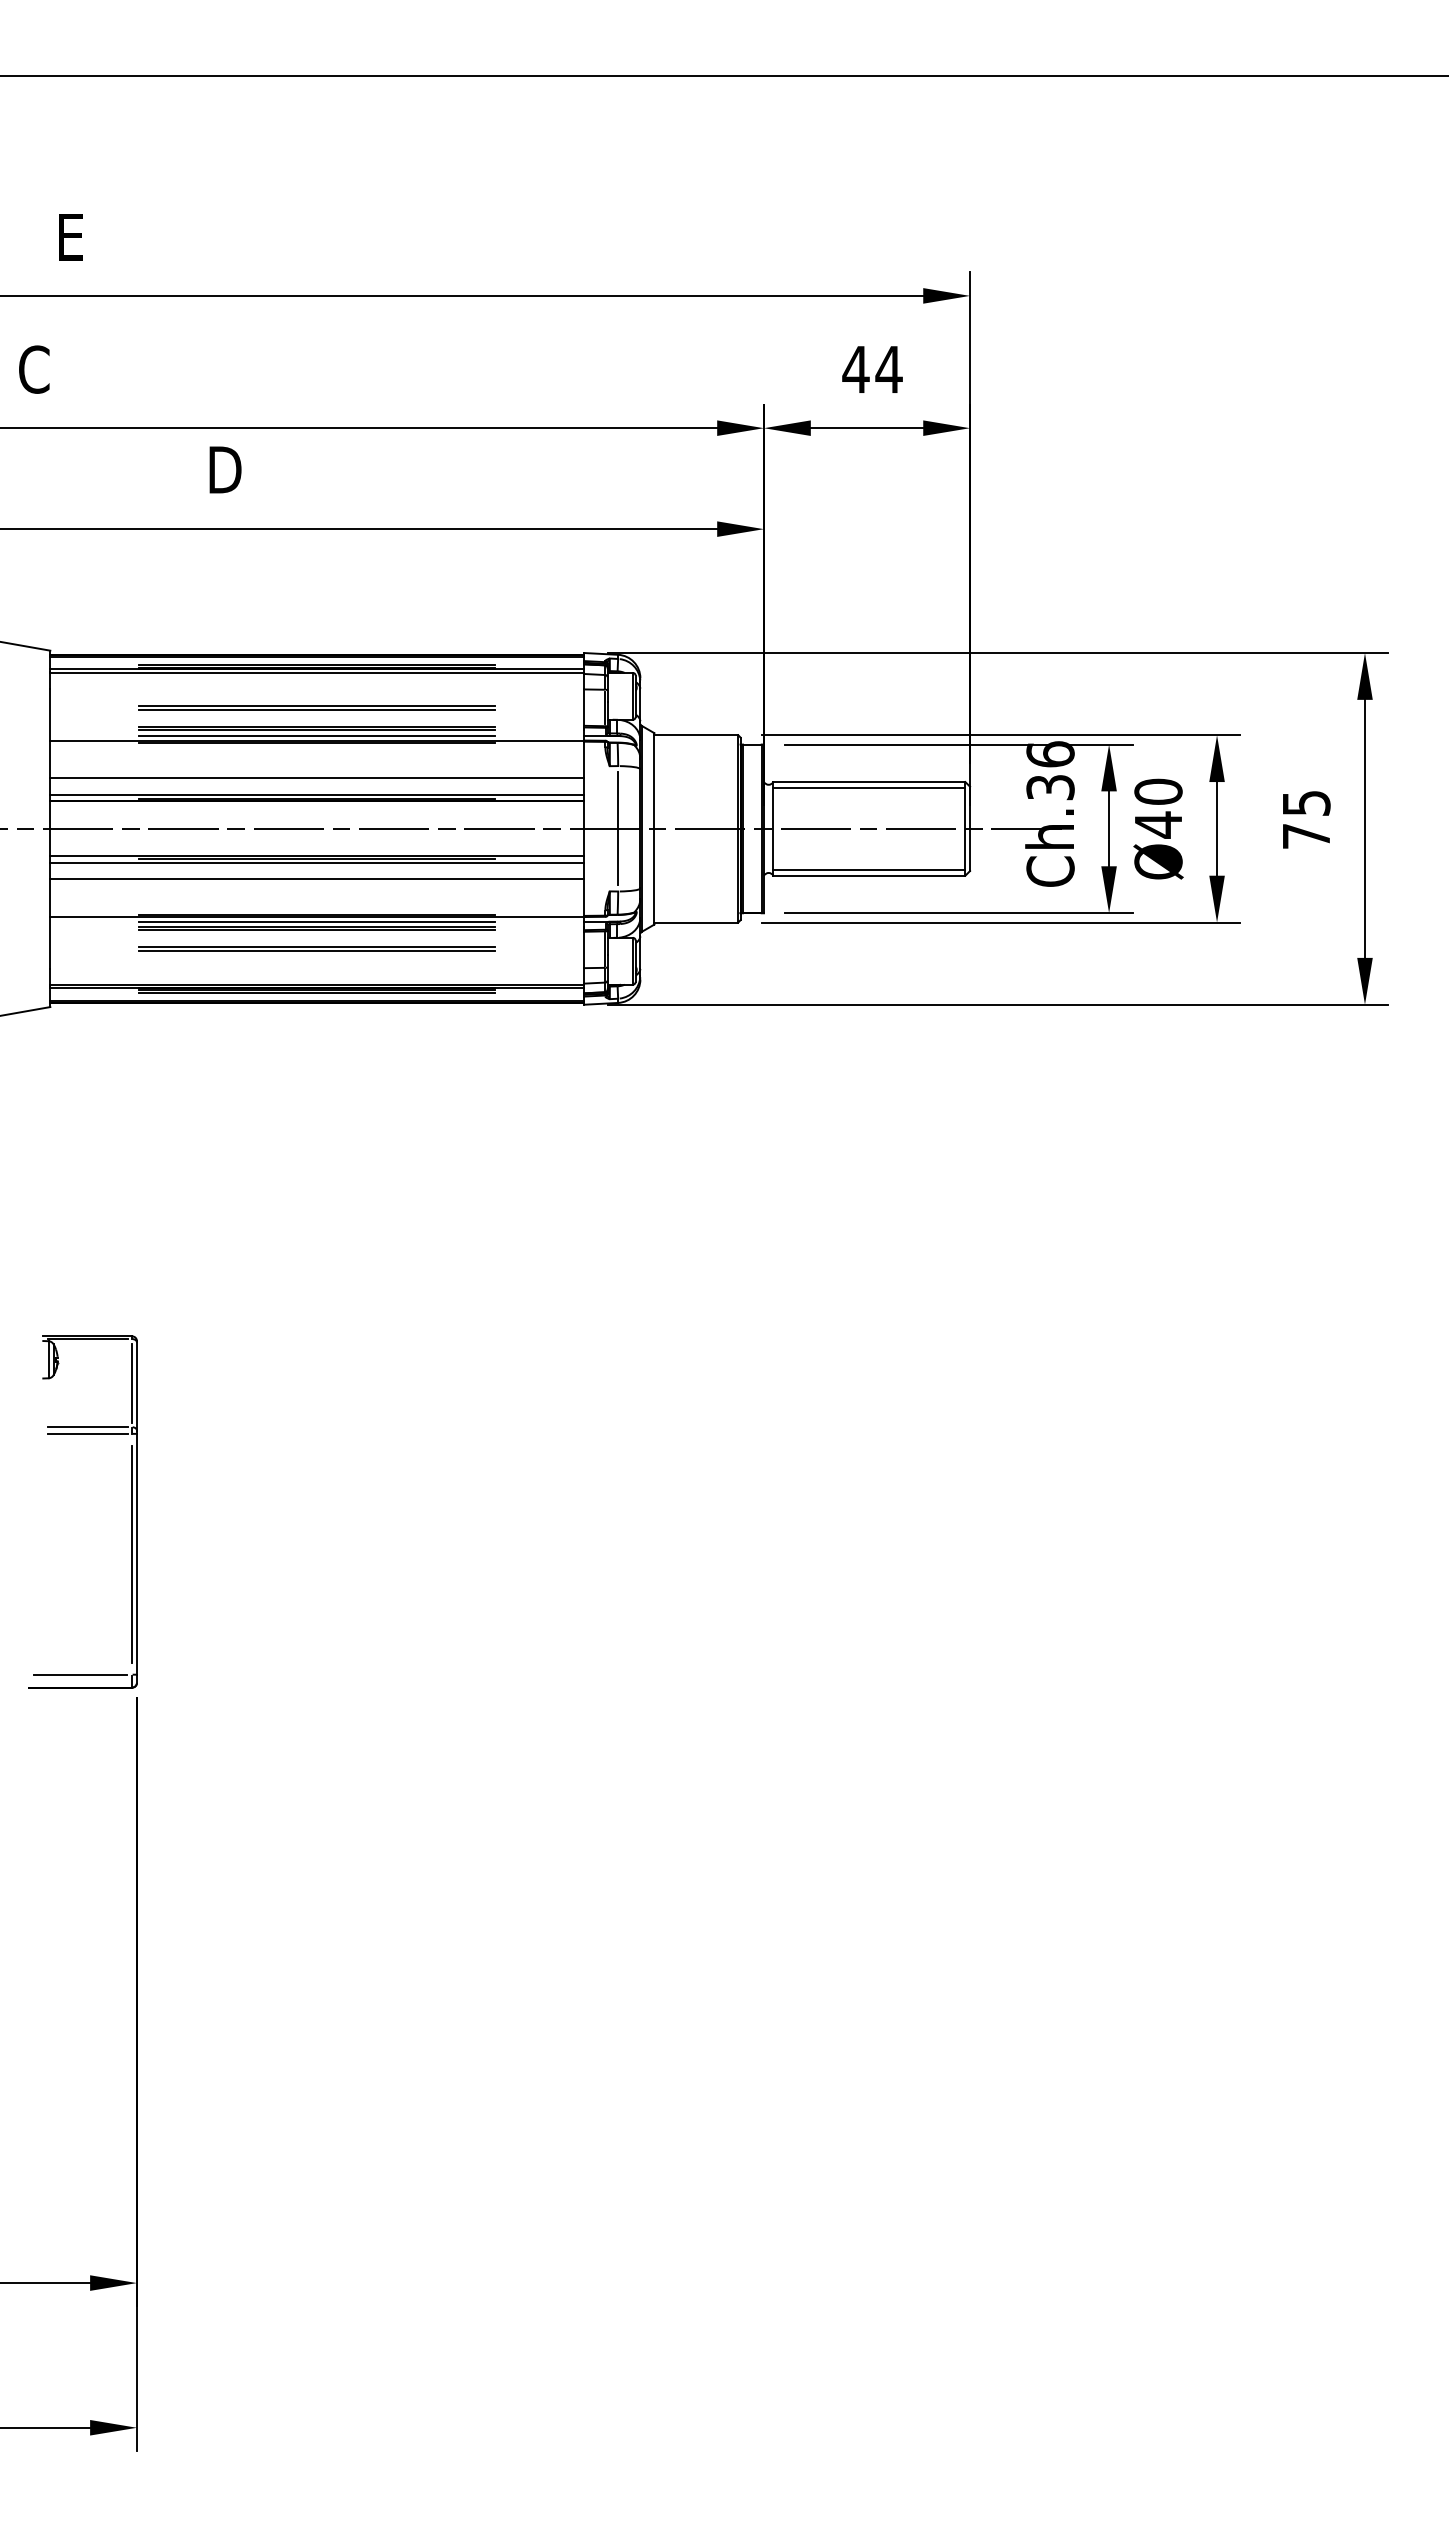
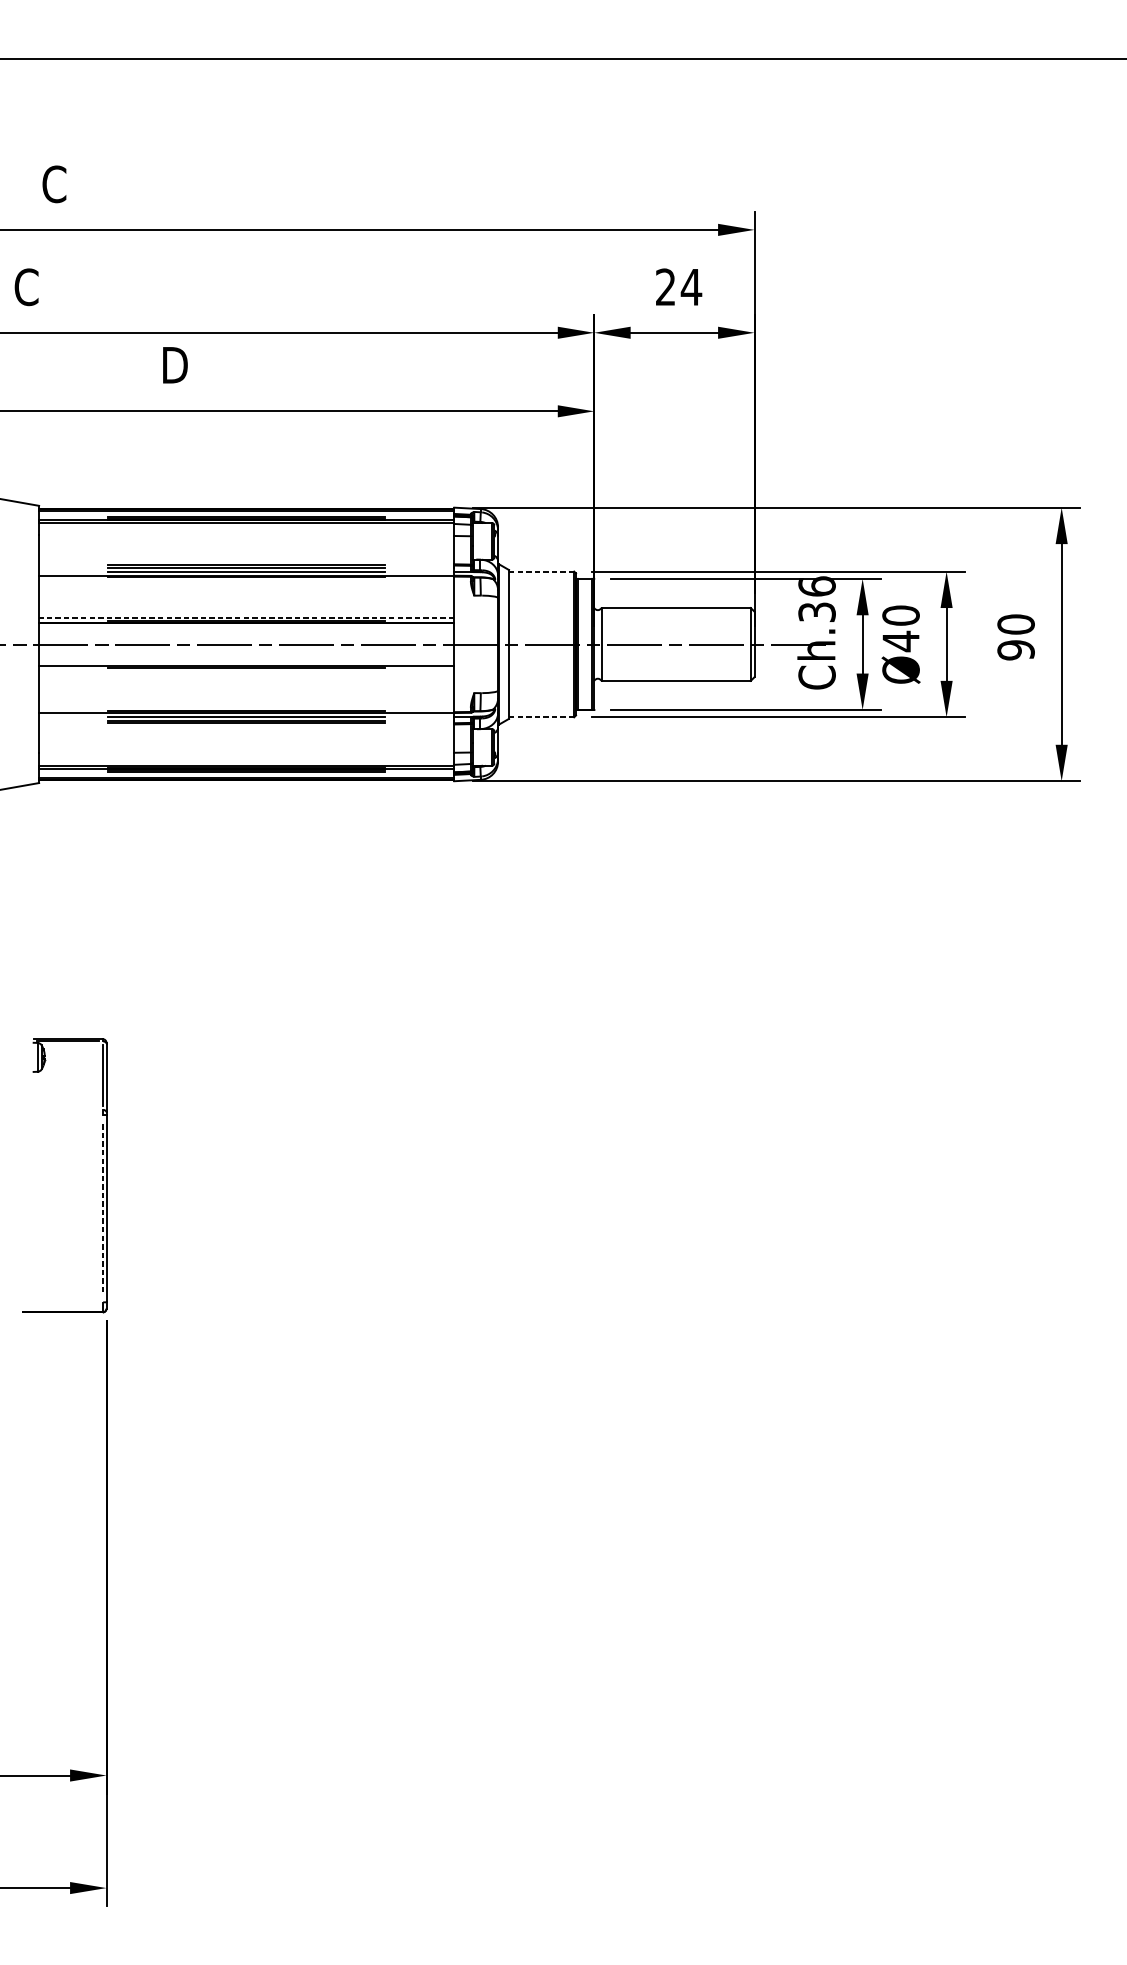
text: (69, 237) -> (54, 184), E -> C
text: (855, 368) -> (665, 286), 44 -> 24
part: (316, 707) -> (246, 550), removed
line: (696, 735) -> (541, 571), solid -> dashed
line: (317, 778) -> (246, 605), removed
line: (869, 787) -> (676, 612), removed
line: (317, 794) -> (246, 617), solid -> dashed
text: (1306, 819) -> (1016, 637), 75 -> 90
line: (618, 828) -> (481, 644), removed
line: (317, 862) -> (246, 670), removed
line: (869, 870) -> (676, 676), removed
line: (317, 879) -> (246, 683), removed
line: (696, 922) -> (541, 717), solid -> dashed
part: (316, 948) -> (246, 737), removed
line: (87, 1427) -> (68, 1110), removed
line: (87, 1433) -> (68, 1114), removed
line: (132, 1554) -> (103, 1208), solid -> dashed
line: (80, 1674) -> (62, 1302), removed

